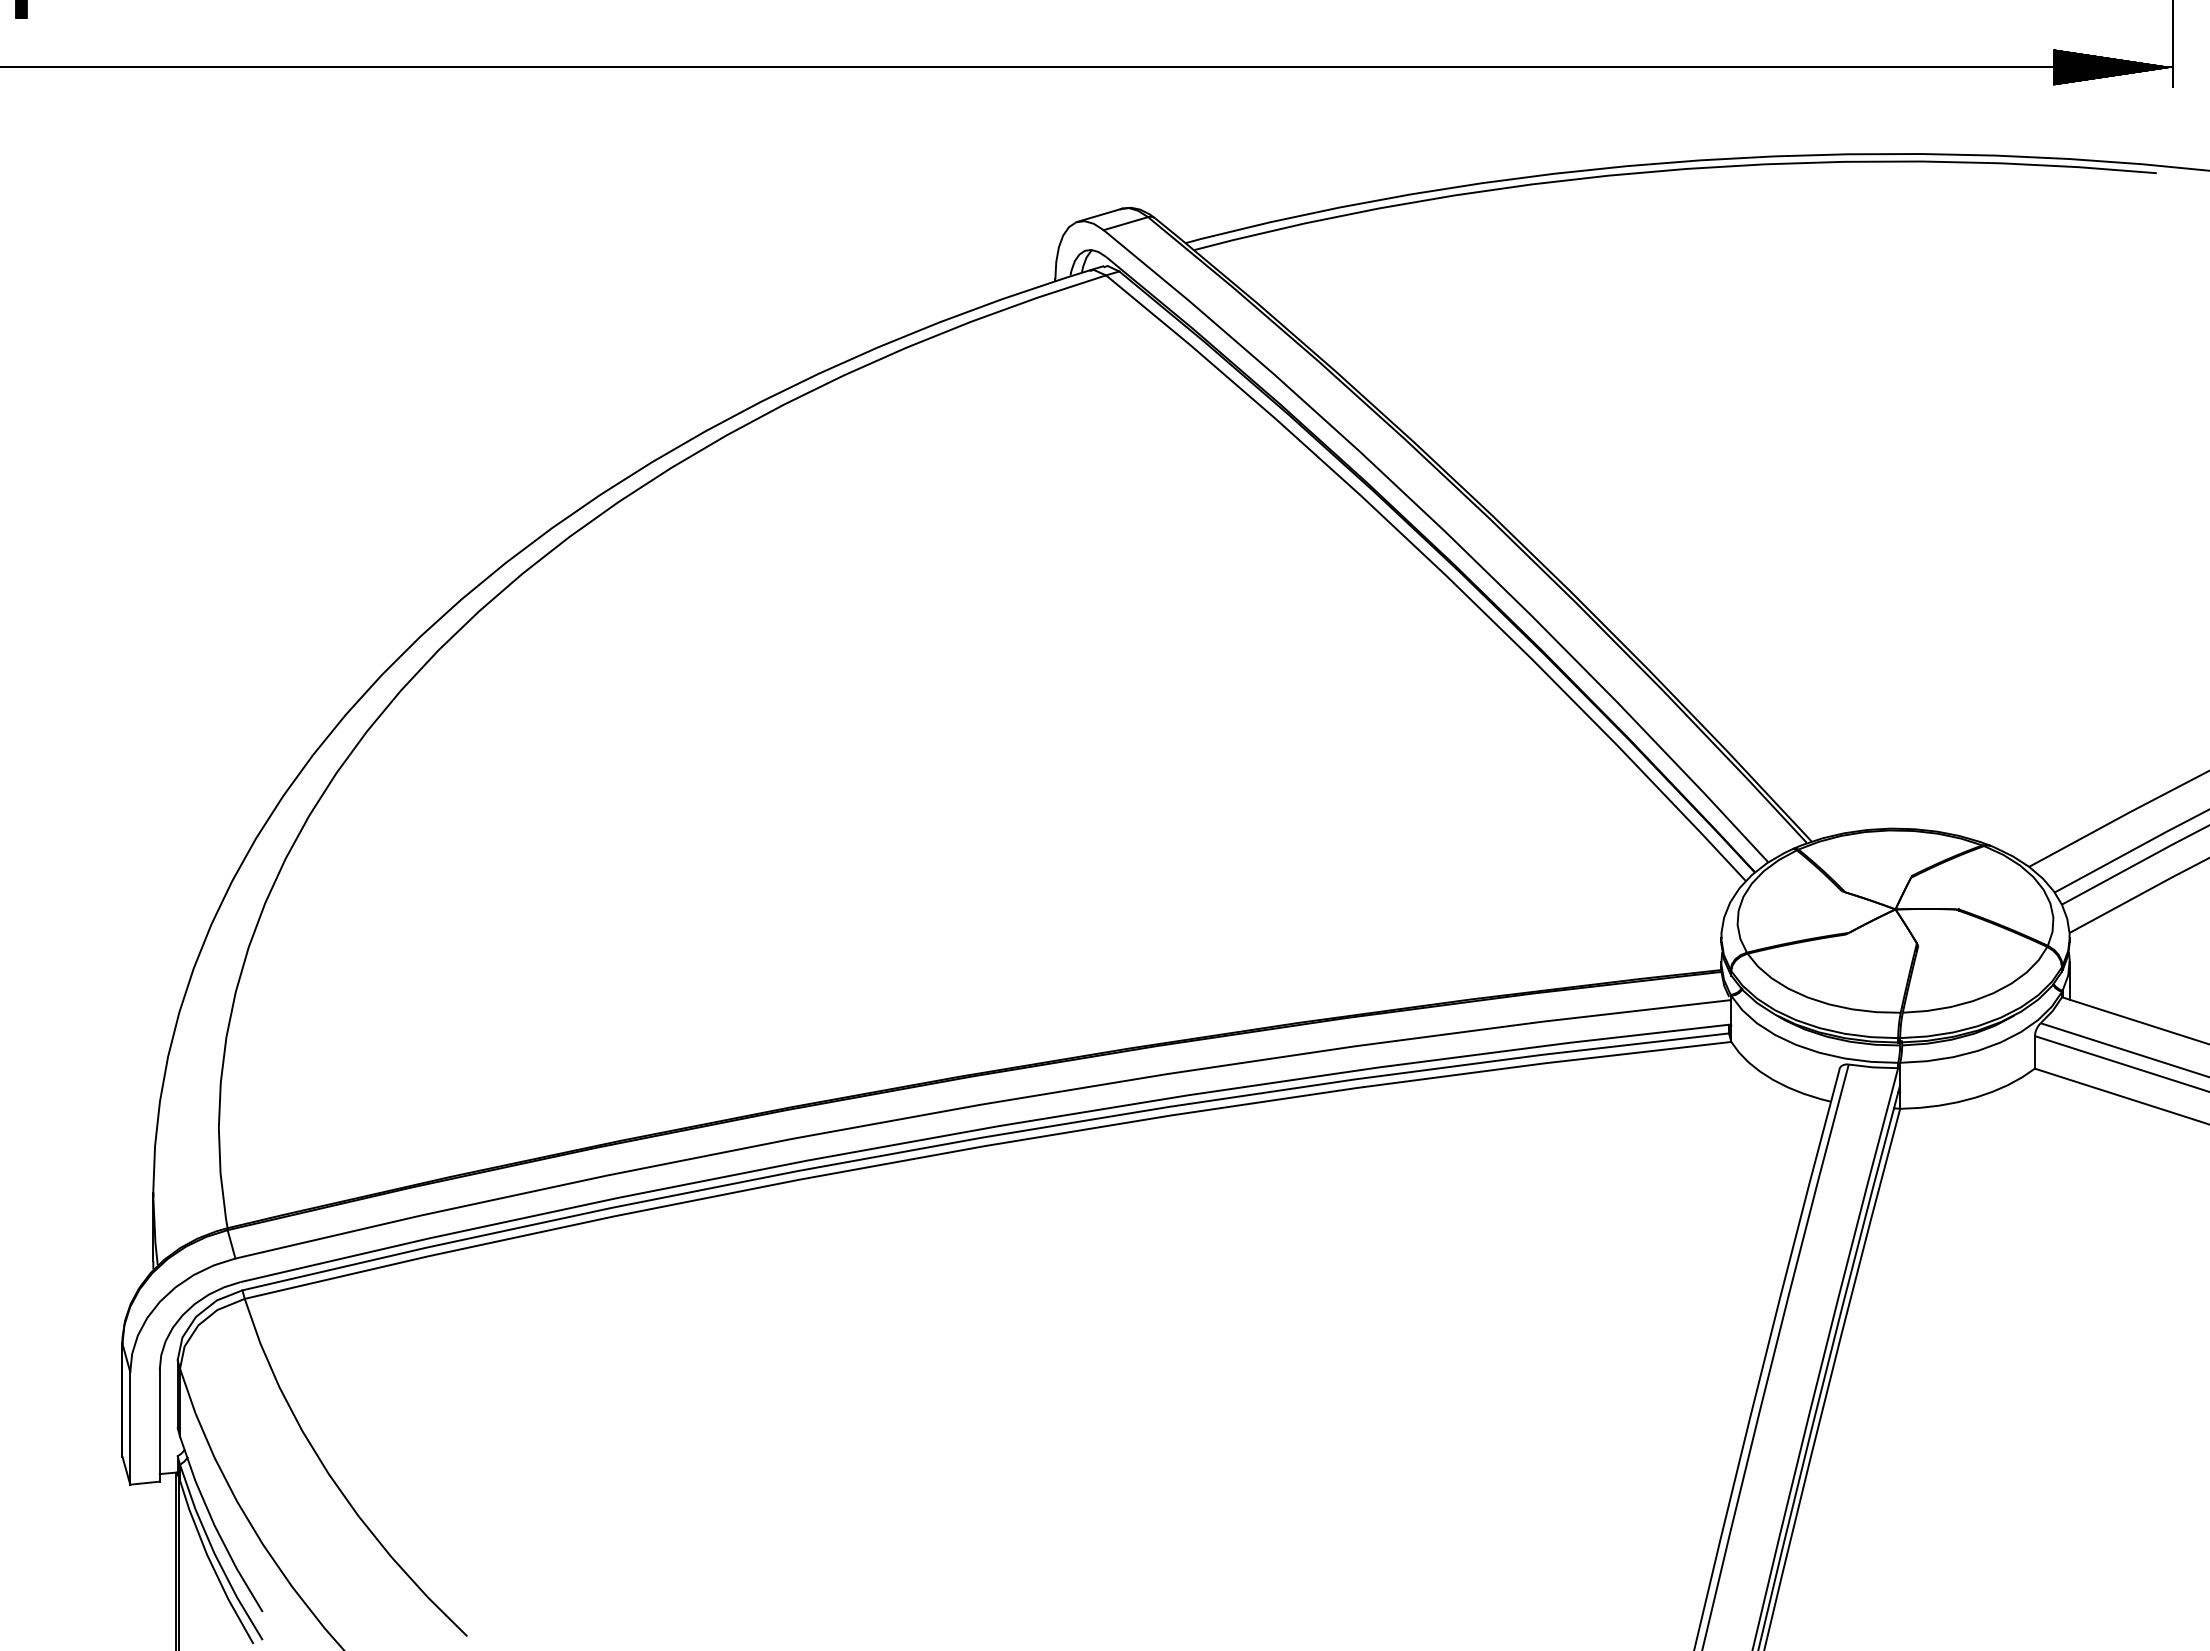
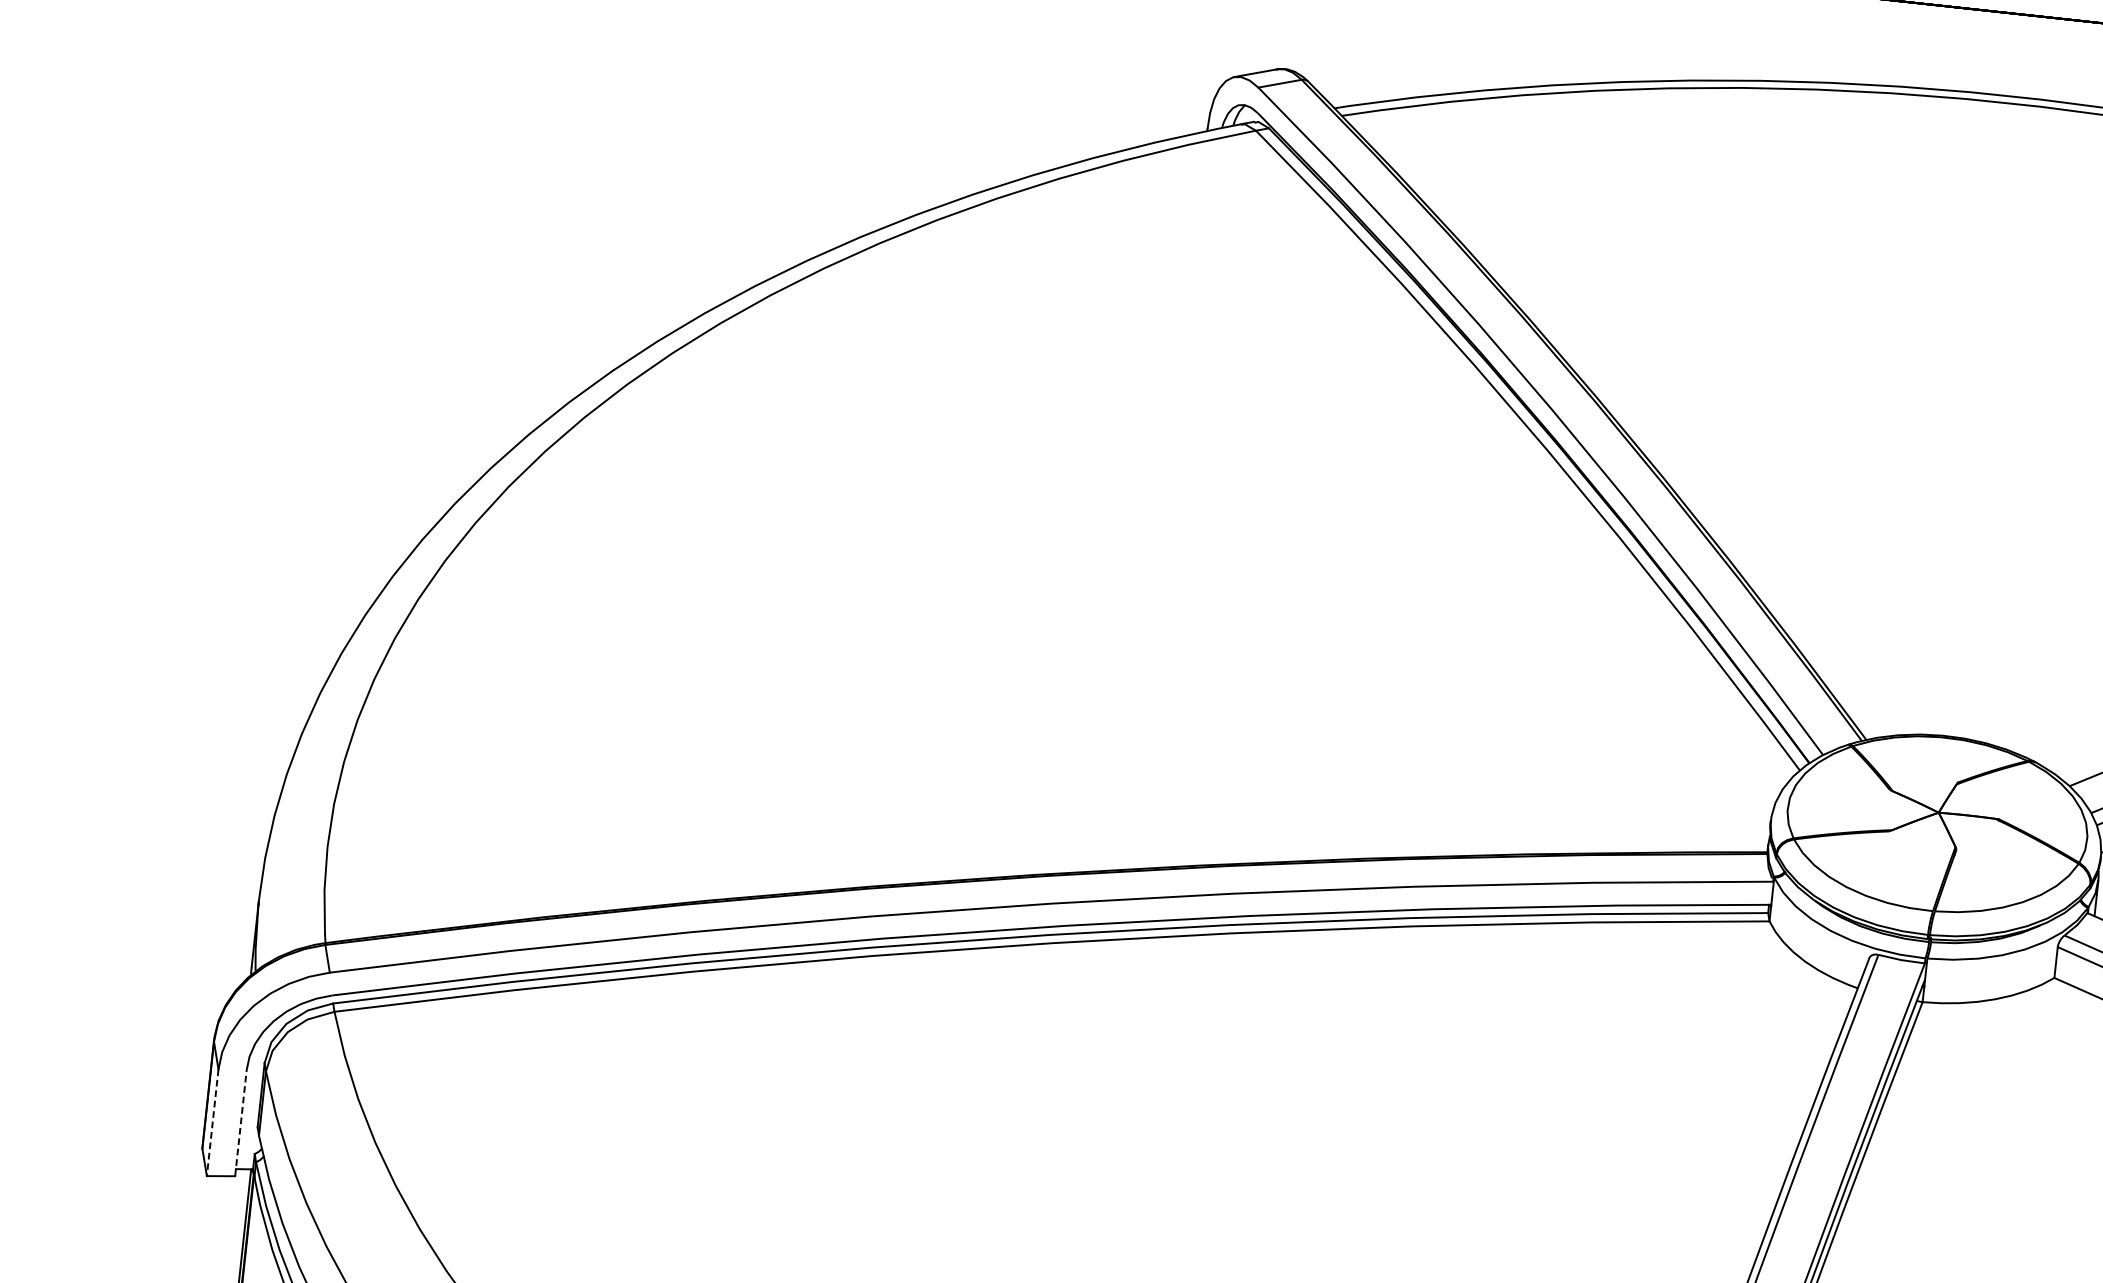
line: (159, 1425) -> (240, 1123), solid -> dashed
line: (130, 1428) -> (212, 1122), solid -> dashed

